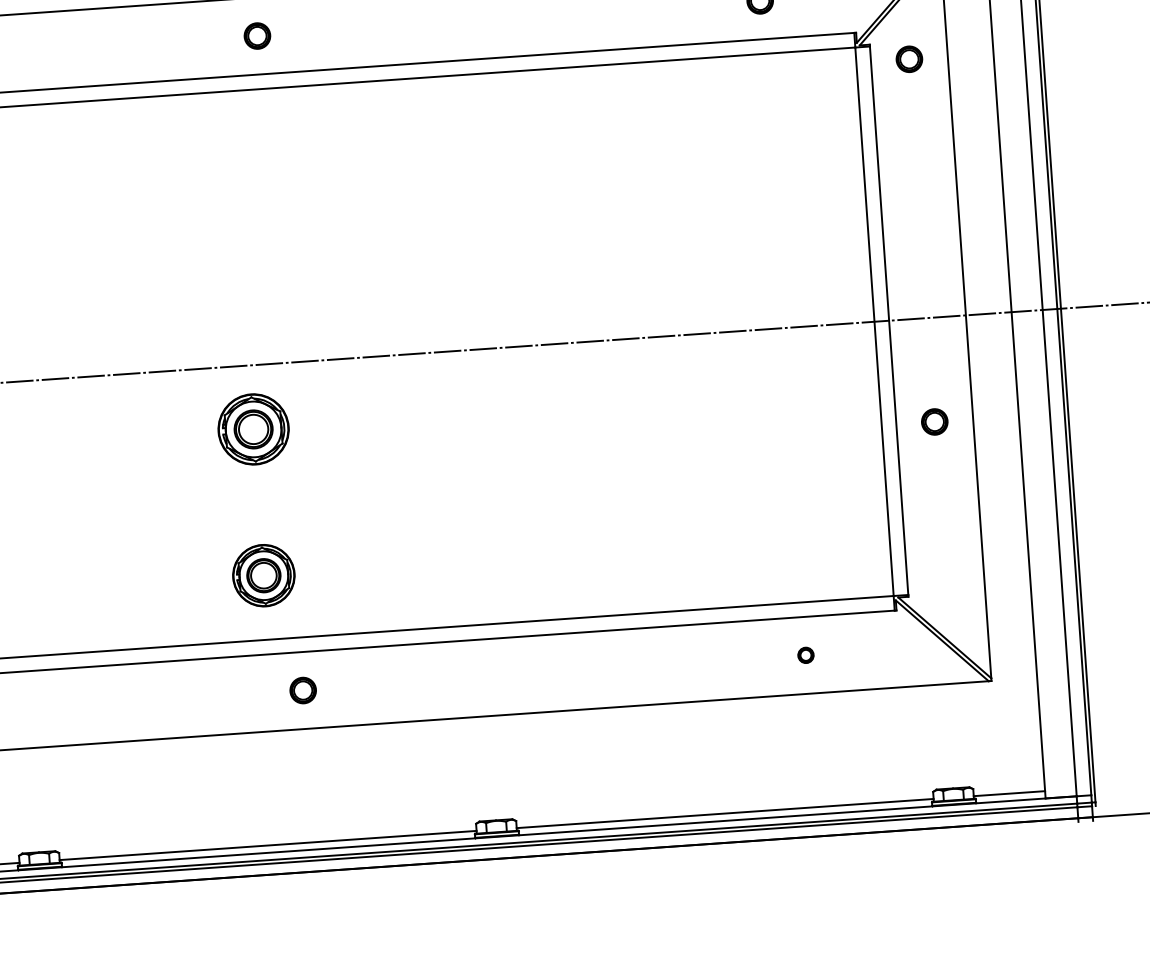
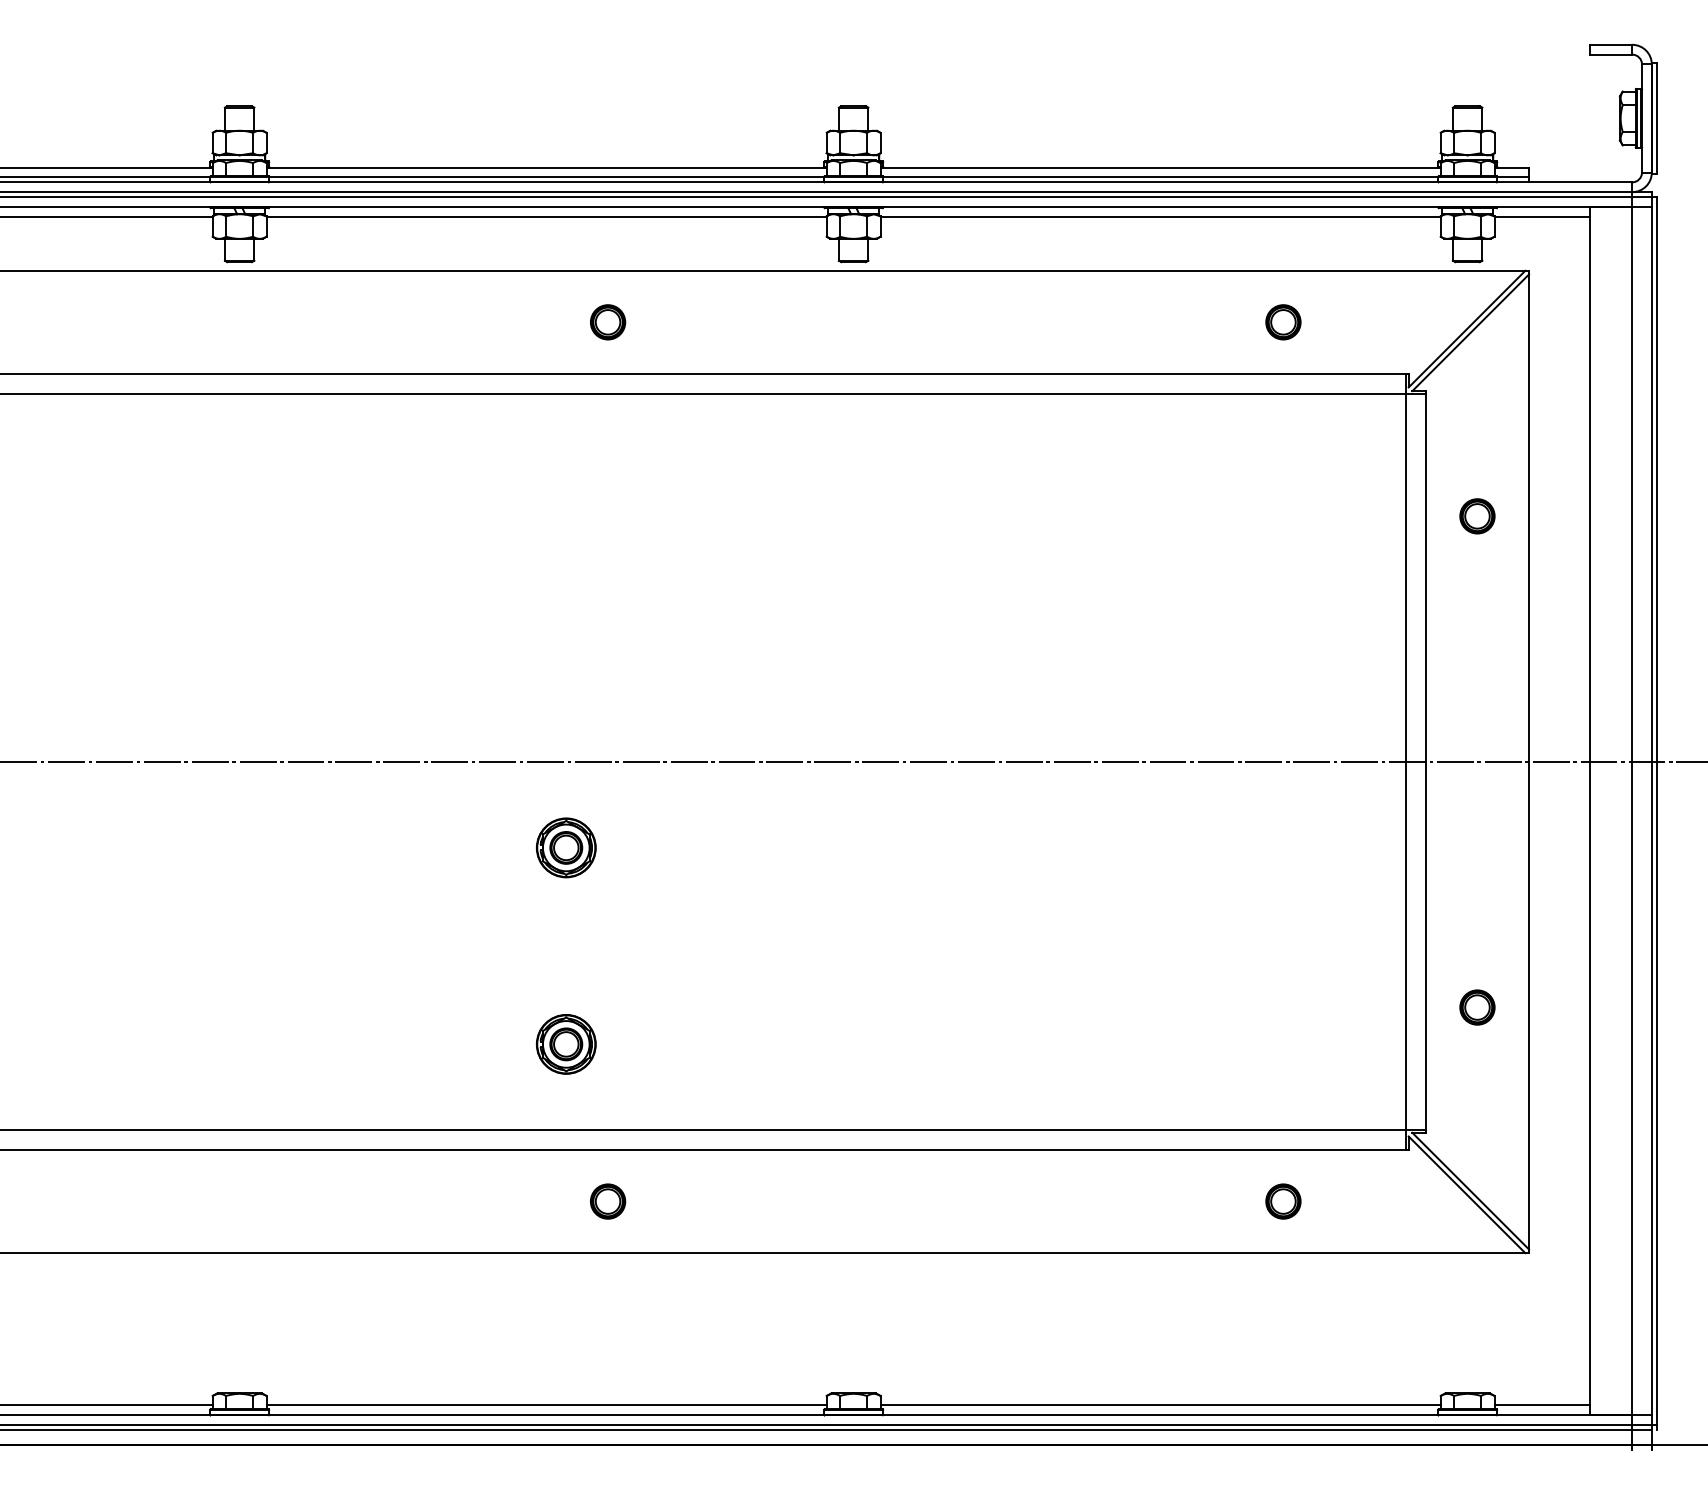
part: (909, 59) -> (1477, 516), moved
part: (934, 421) -> (1477, 1007), moved
part: (253, 429) -> (566, 847), size x0.62
part: (264, 575) -> (566, 1044), size x0.71
part: (806, 655) -> (1283, 1201), size x1.67

